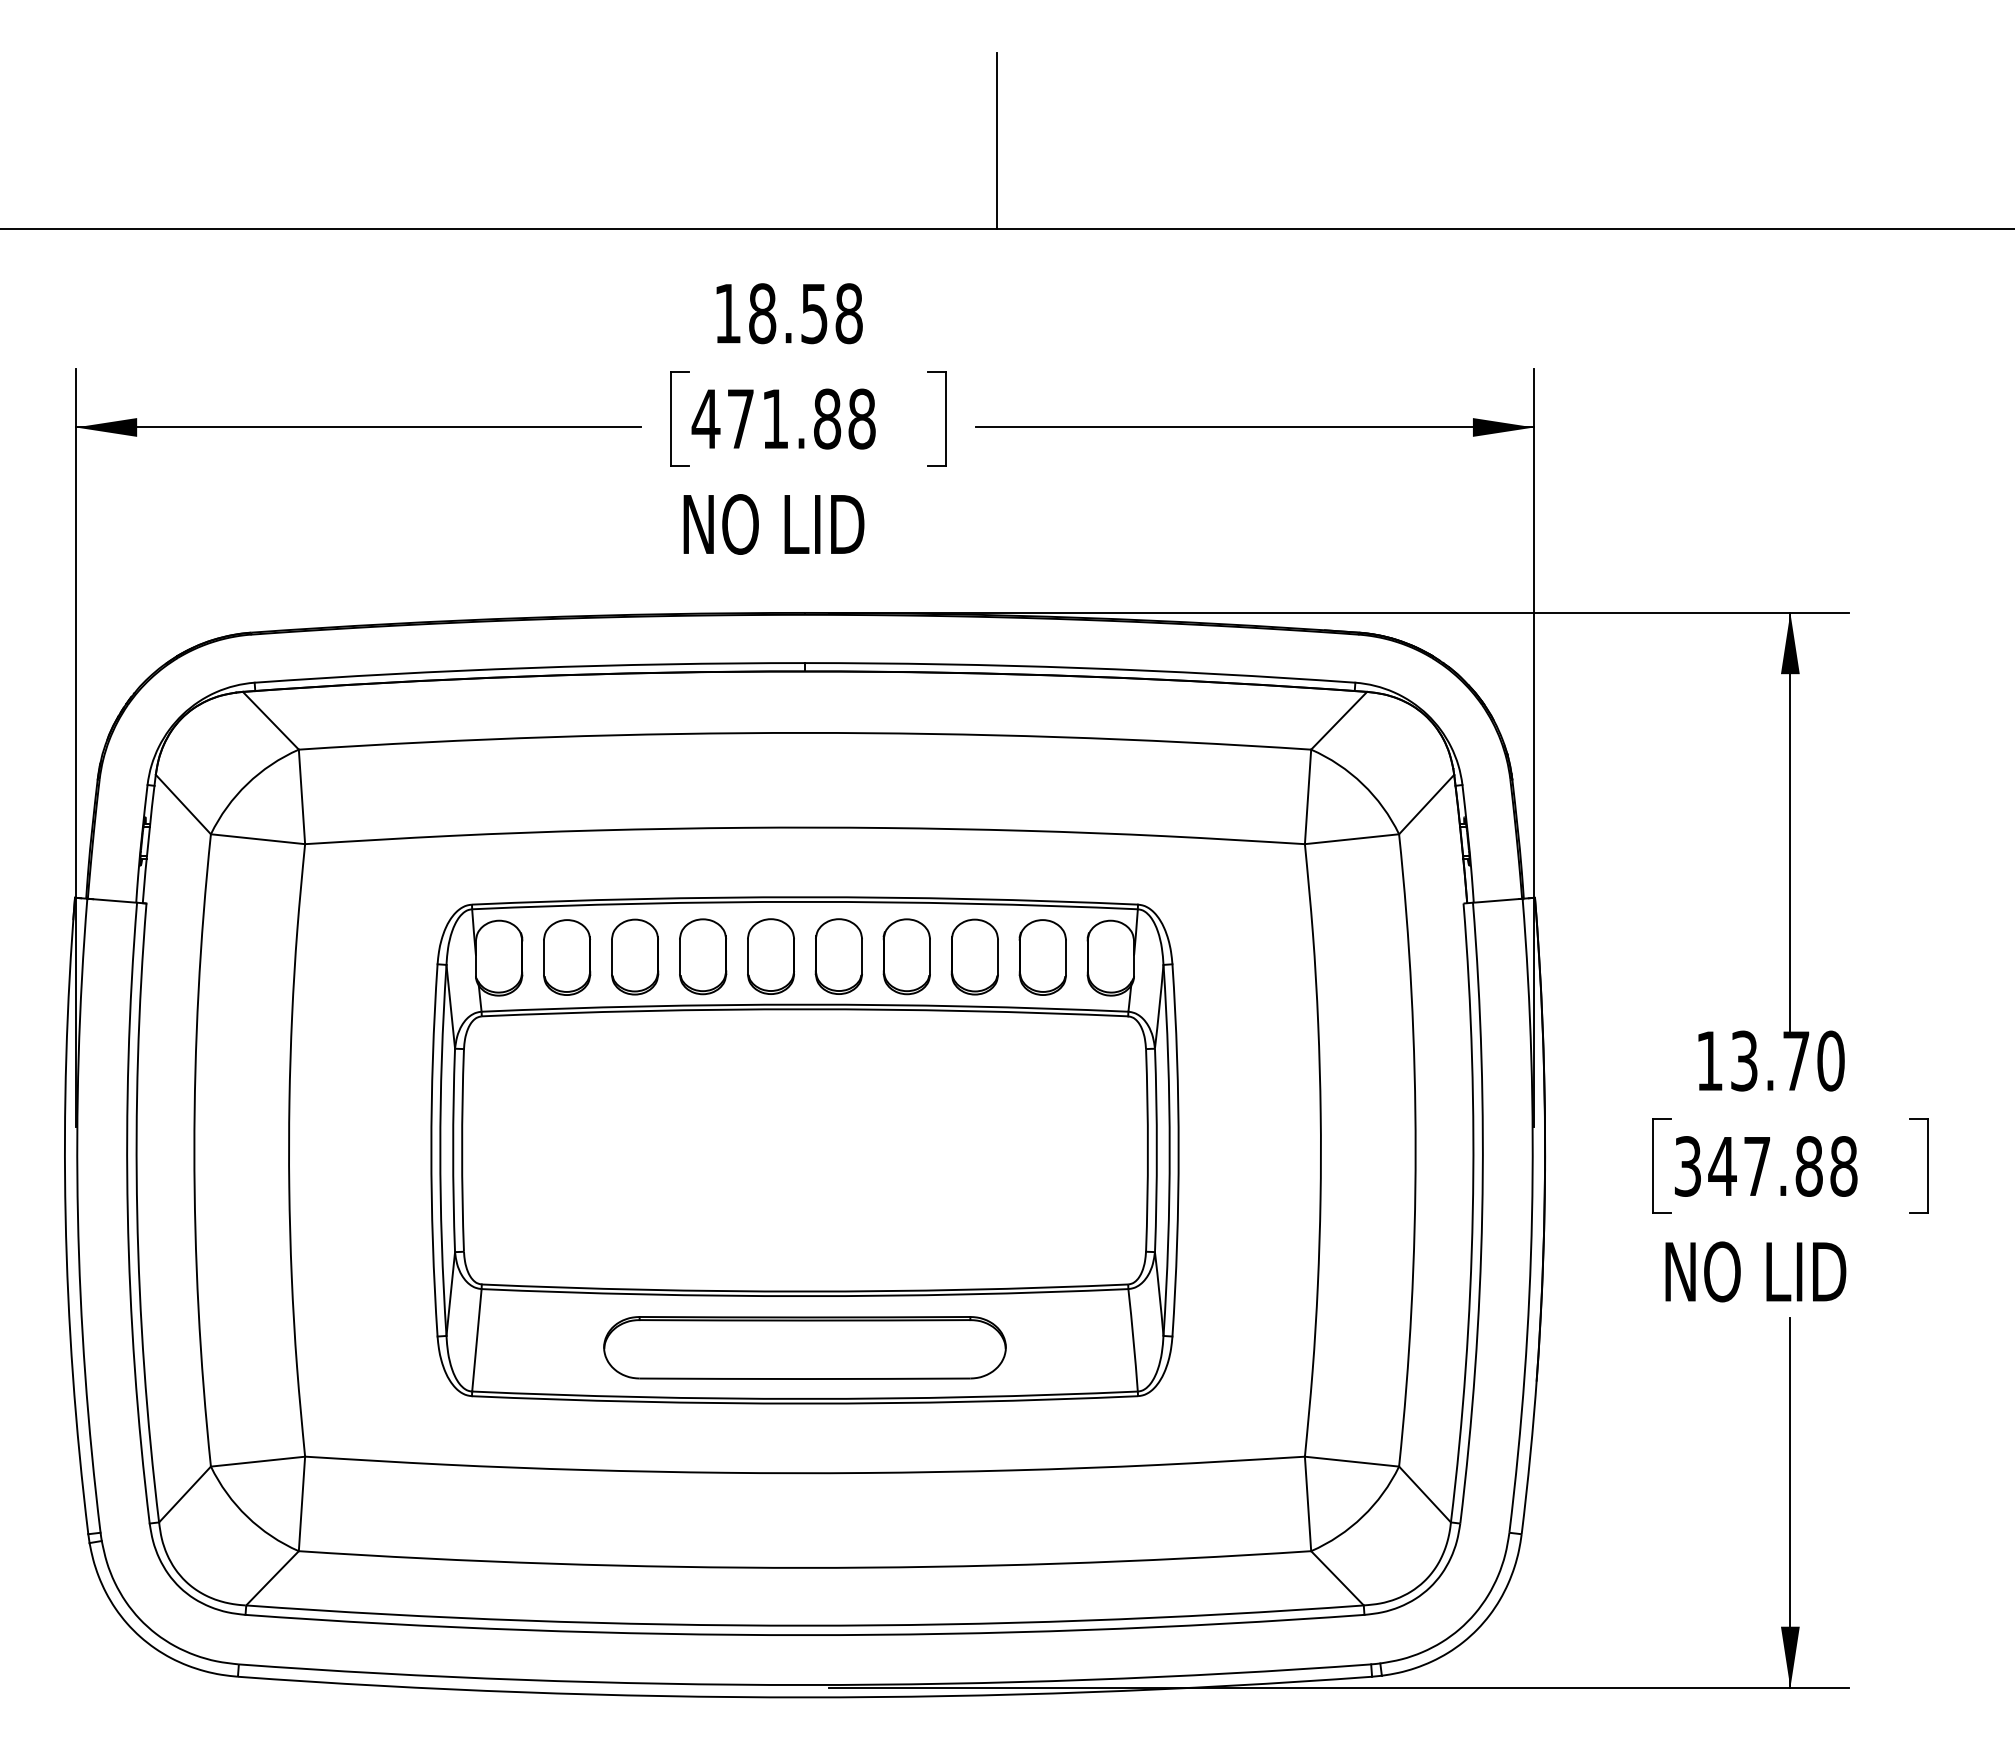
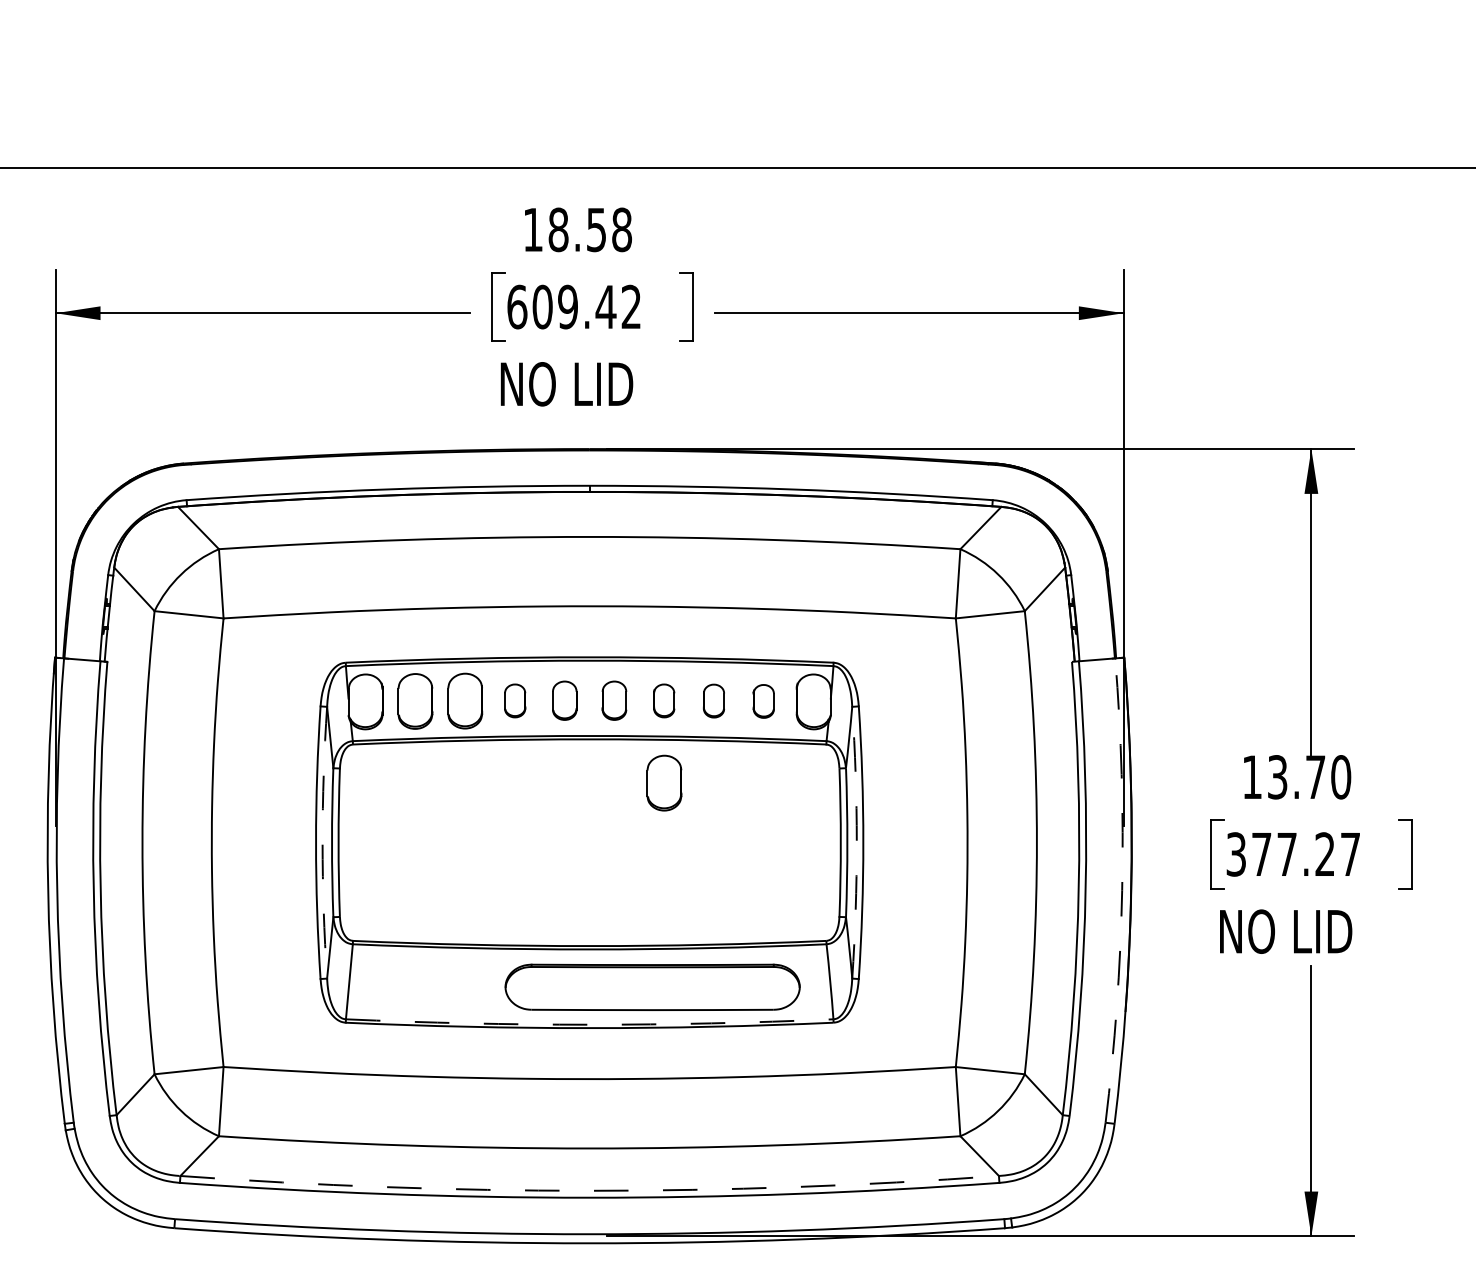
line: (997, 140) -> (730, 103), removed
text: (783, 418) -> (573, 306), 471.88 -> 609.42
part: (703, 956) -> (515, 700), size x0.6
part: (770, 956) -> (564, 700), size x0.7
part: (838, 956) -> (614, 700), size x0.7
part: (906, 956) -> (664, 700), size x0.6
part: (974, 956) -> (713, 700), size x0.6
part: (1042, 957) -> (763, 701), size x0.6
part: (907, 1068) -> (664, 782), added
arc: (440, 1150) -> (322, 842), solid -> dashed
arc: (1169, 1150) -> (856, 842), solid -> dashed
text: (1782, 1166) -> (1305, 854), 347.88 -> 377.27
arc: (1532, 1216) -> (1122, 891), solid -> dashed
part: (804, 1347) -> (652, 987), moved
arc: (805, 1398) -> (590, 1024), solid -> dashed
arc: (805, 1625) -> (590, 1190), solid -> dashed

